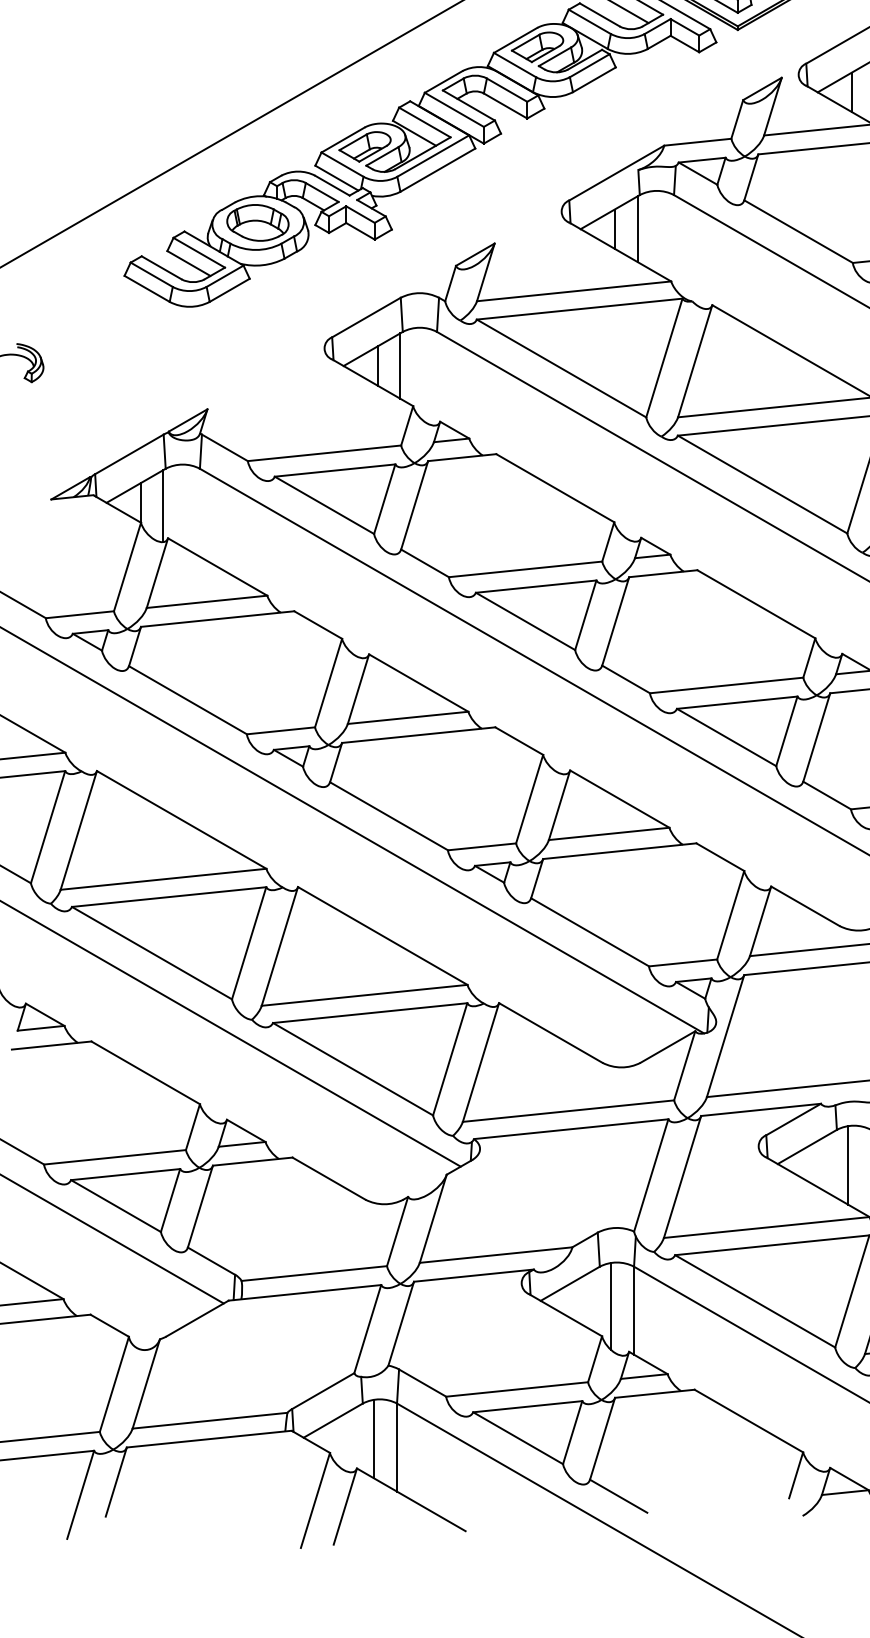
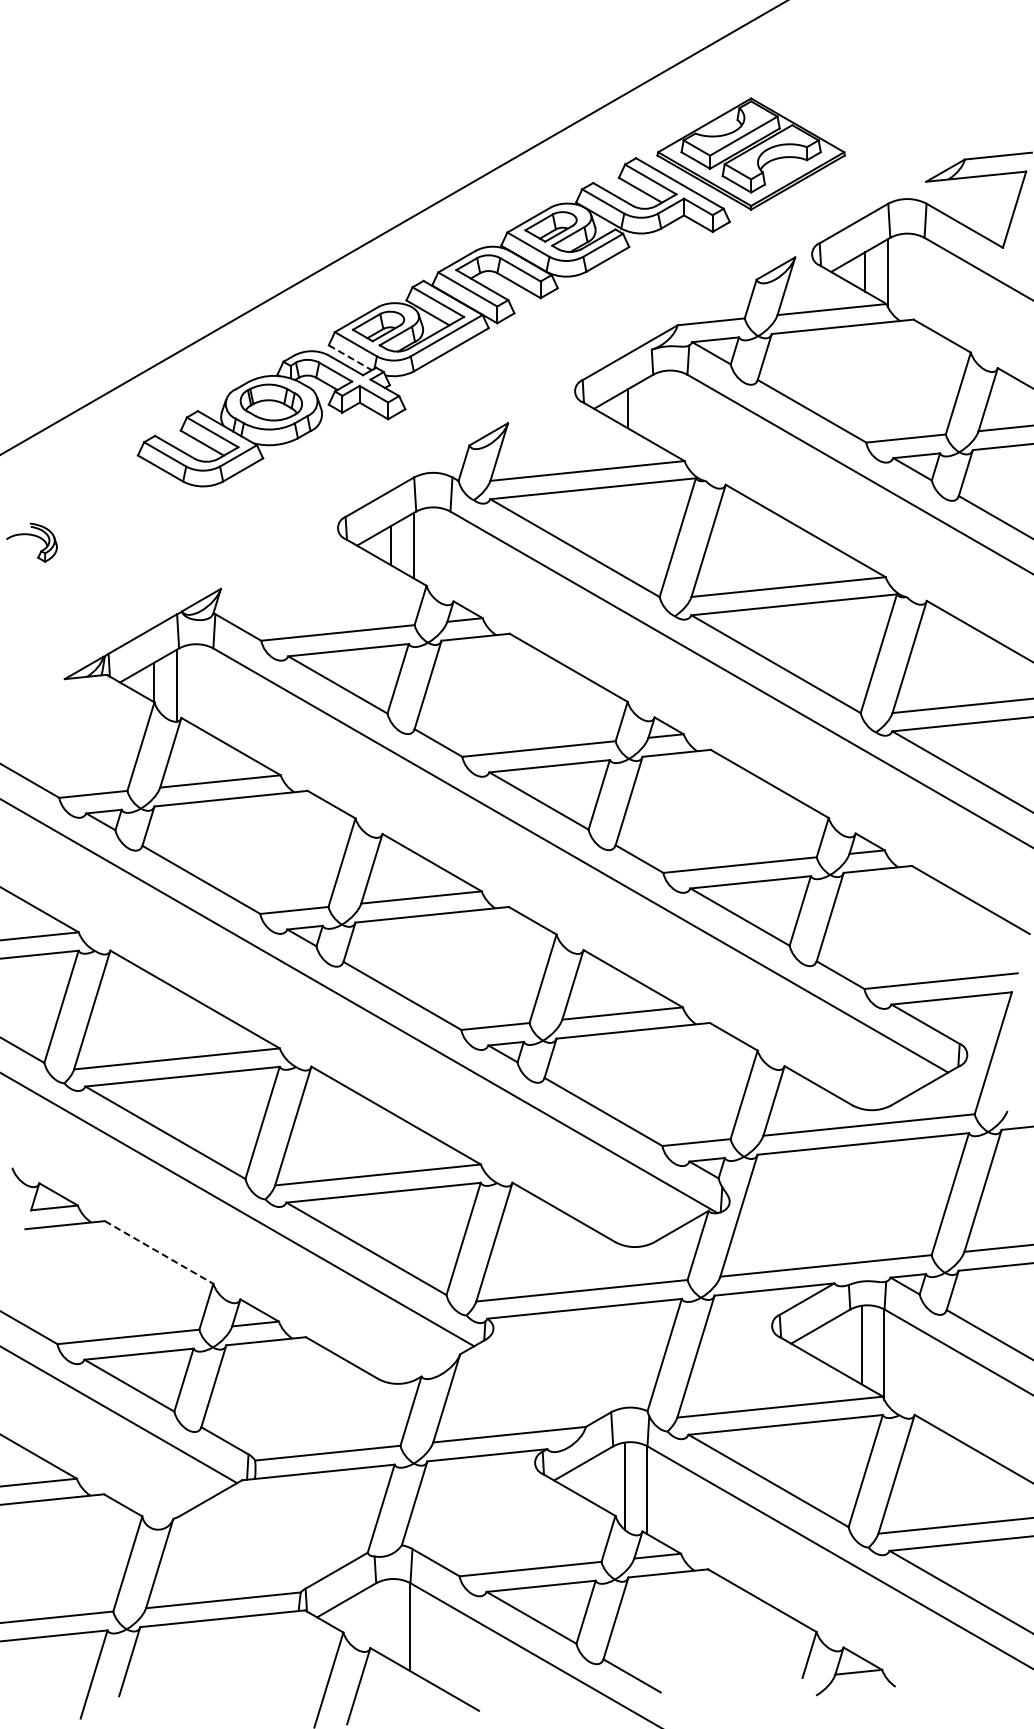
line: (337, 177) -> (350, 357), solid -> dashed
line: (637, 228) -> (650, 408), removed
line: (146, 1072) -> (159, 1252), solid -> dashed
line: (374, 1438) -> (387, 1618), removed

